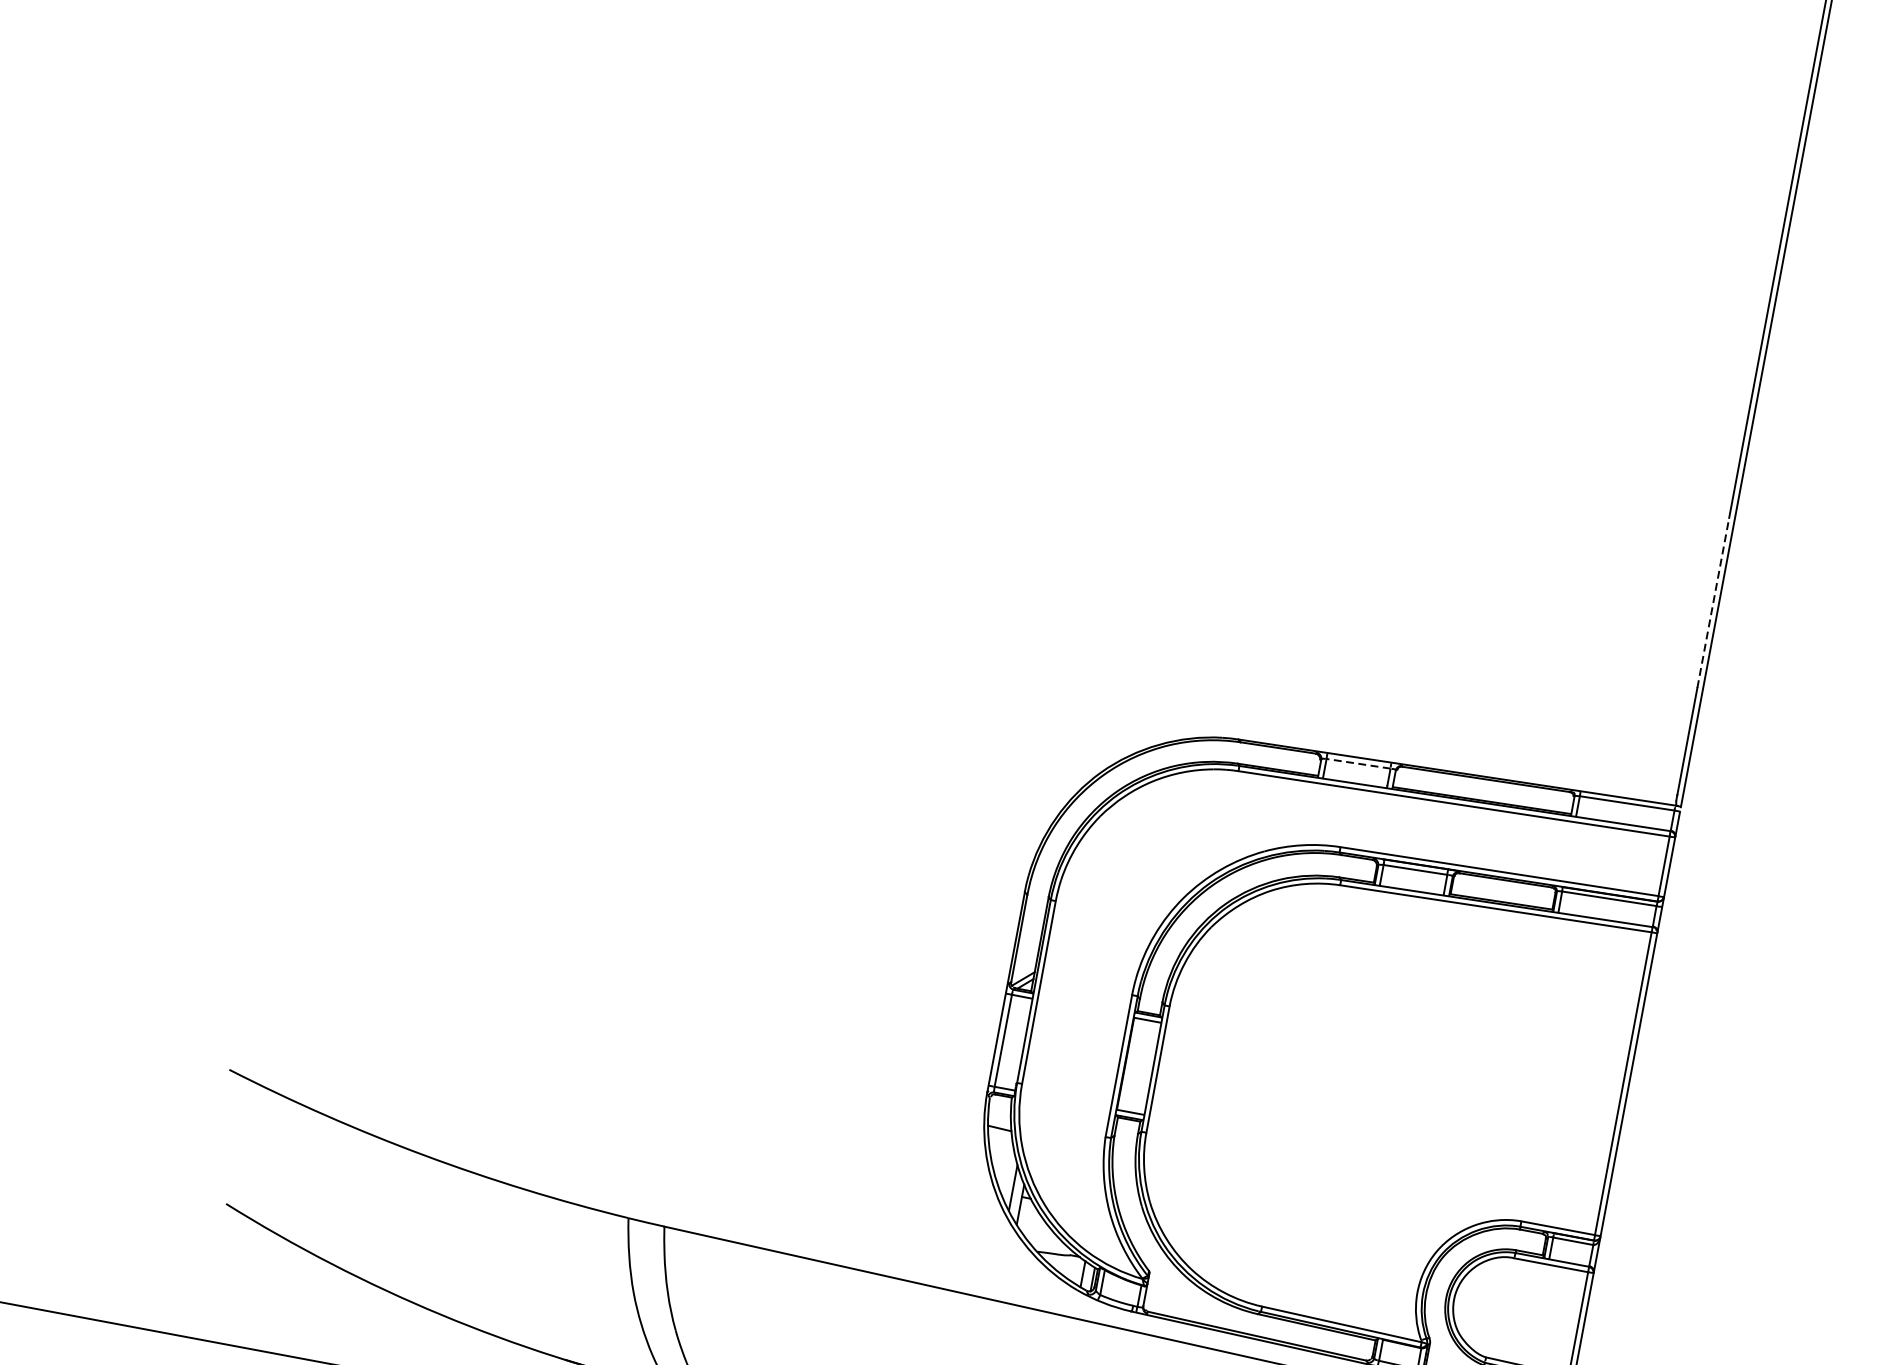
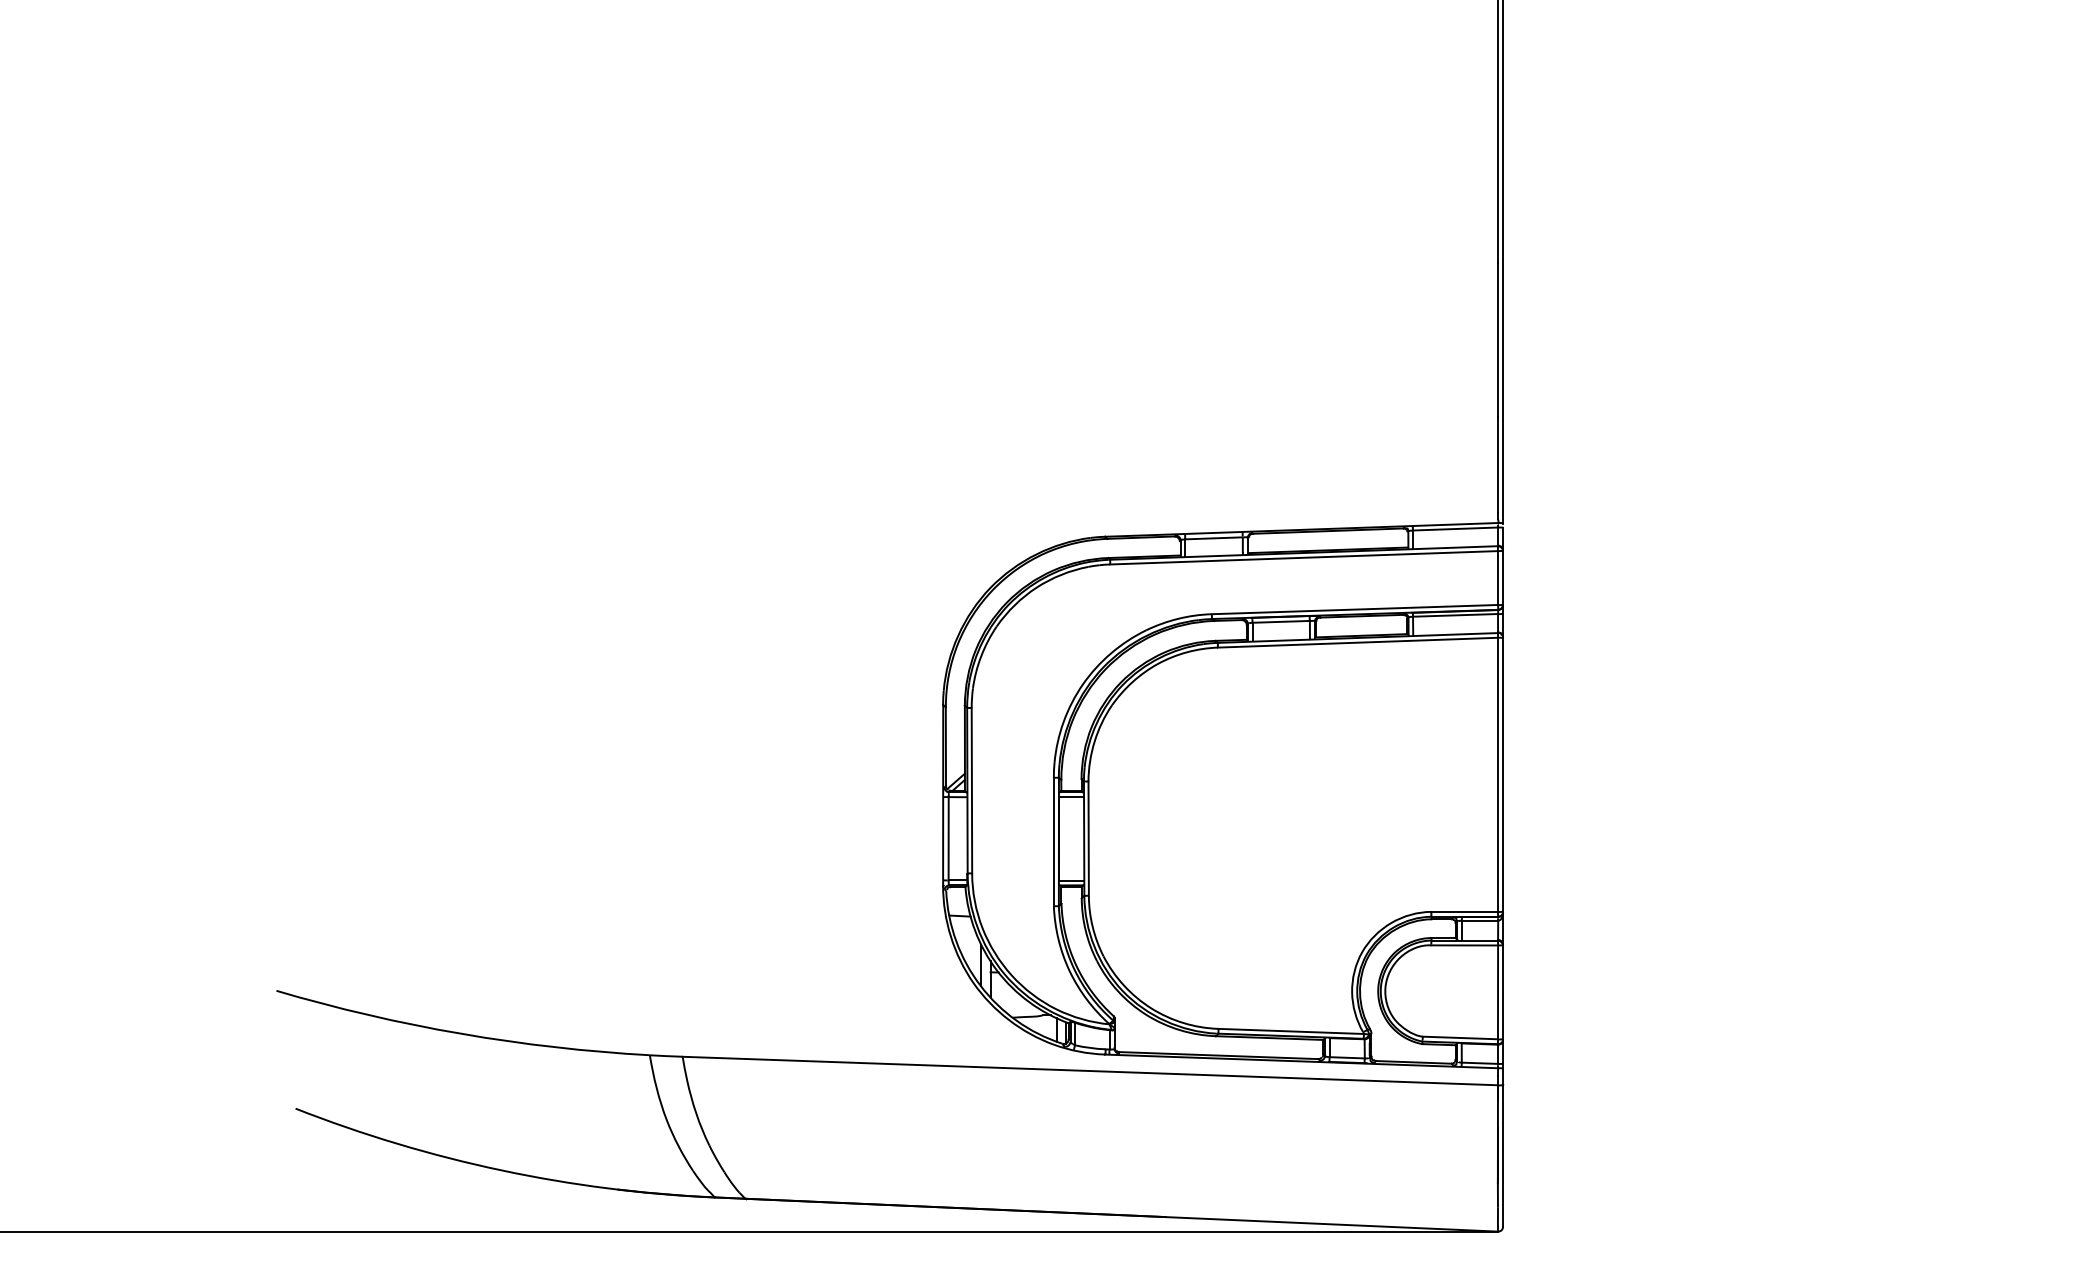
line: (1712, 602) -> (1497, 339), dashed -> solid
line: (1359, 764) -> (1214, 538), dashed -> solid

